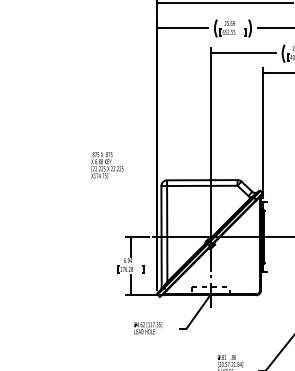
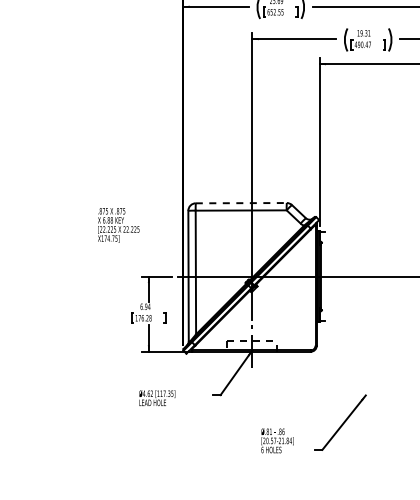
text: (107, 165) -> (118, 225), moved
line: (202, 180) -> (241, 203), solid -> dashed
text: (148, 328) -> (157, 398), moved

